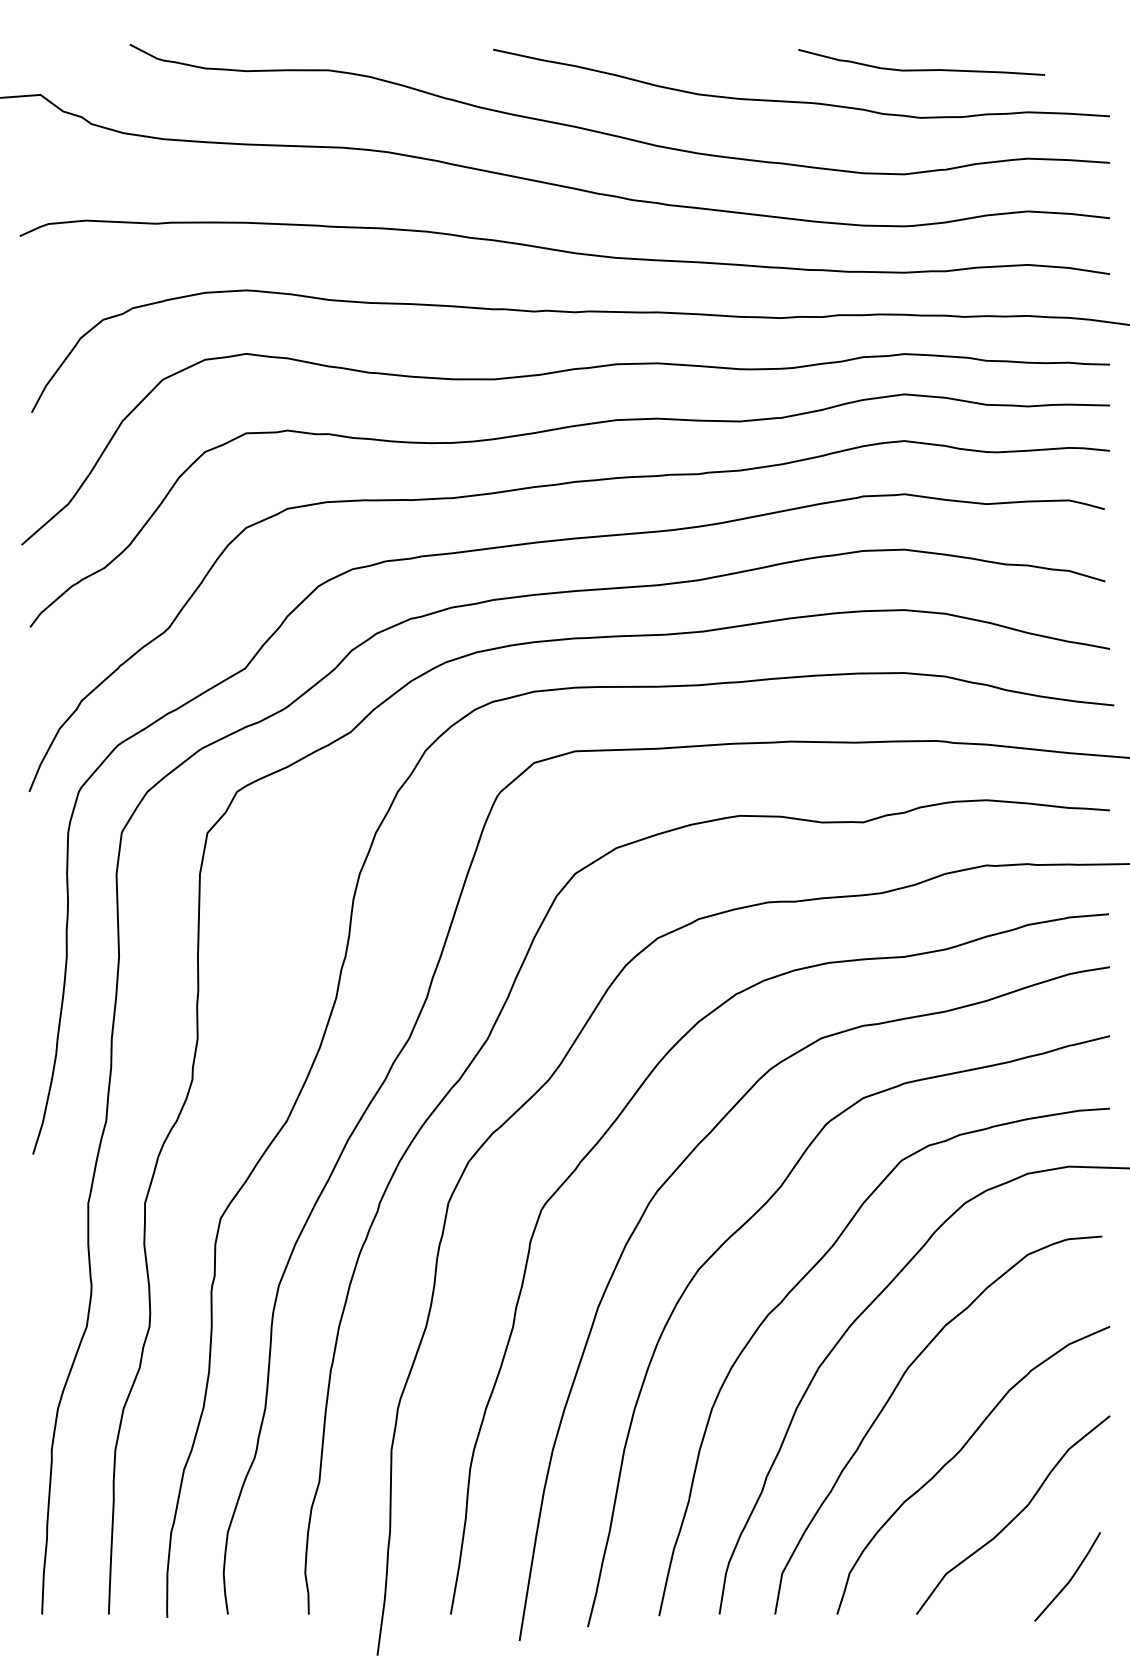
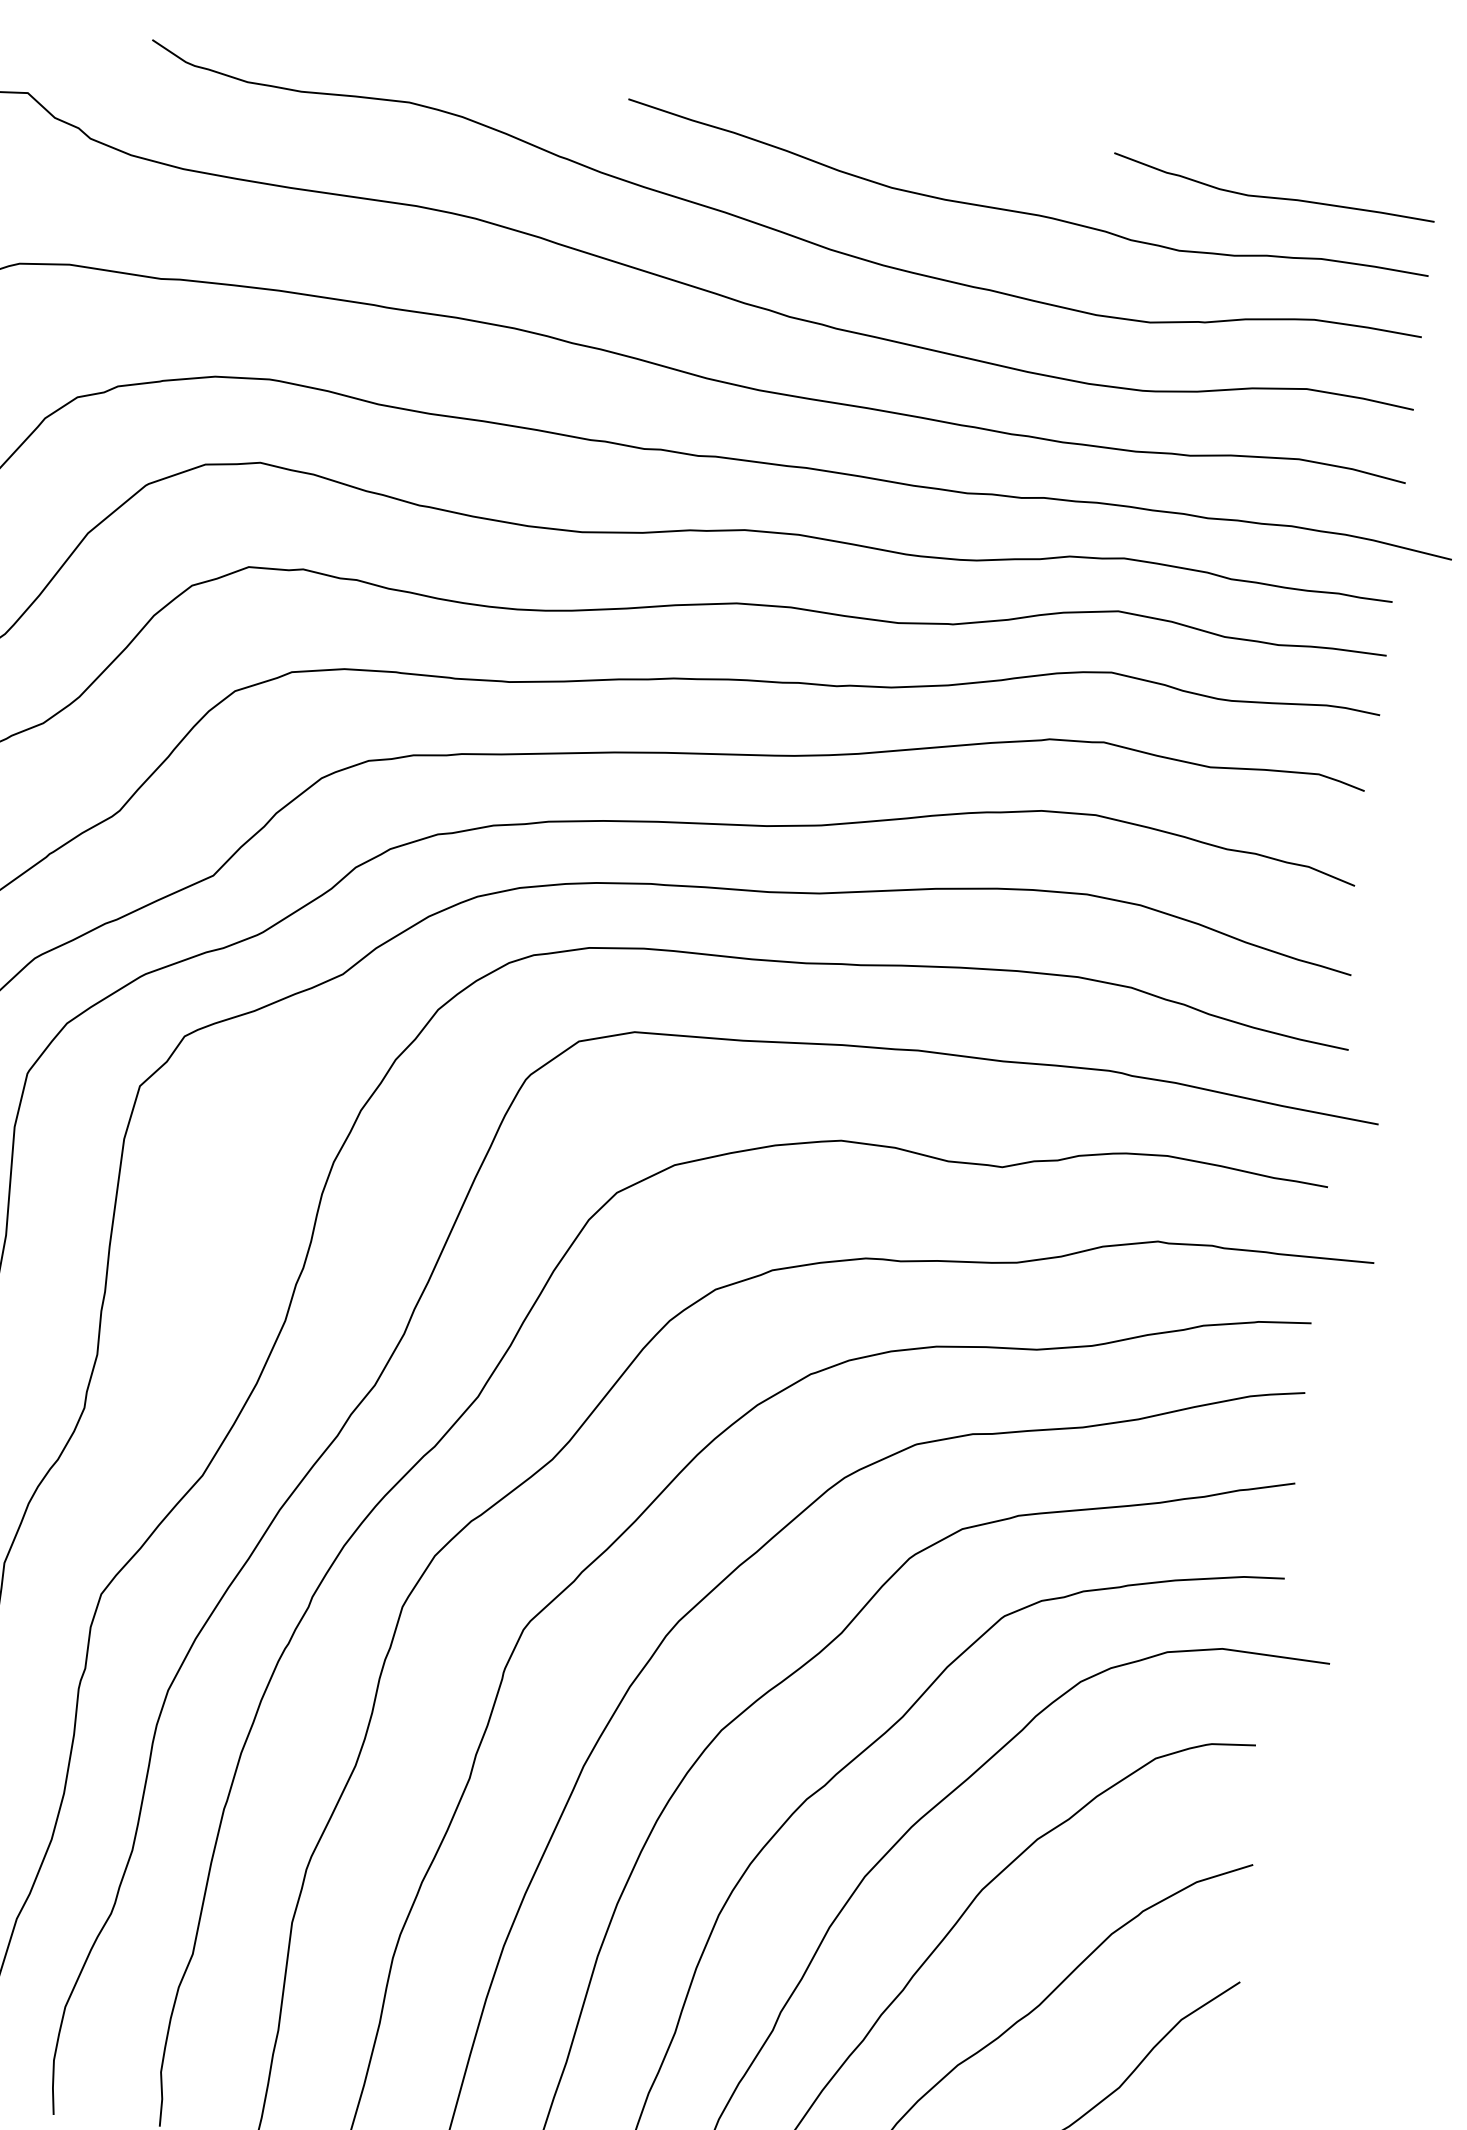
curve: (921, 69) -> (1273, 196), moved

